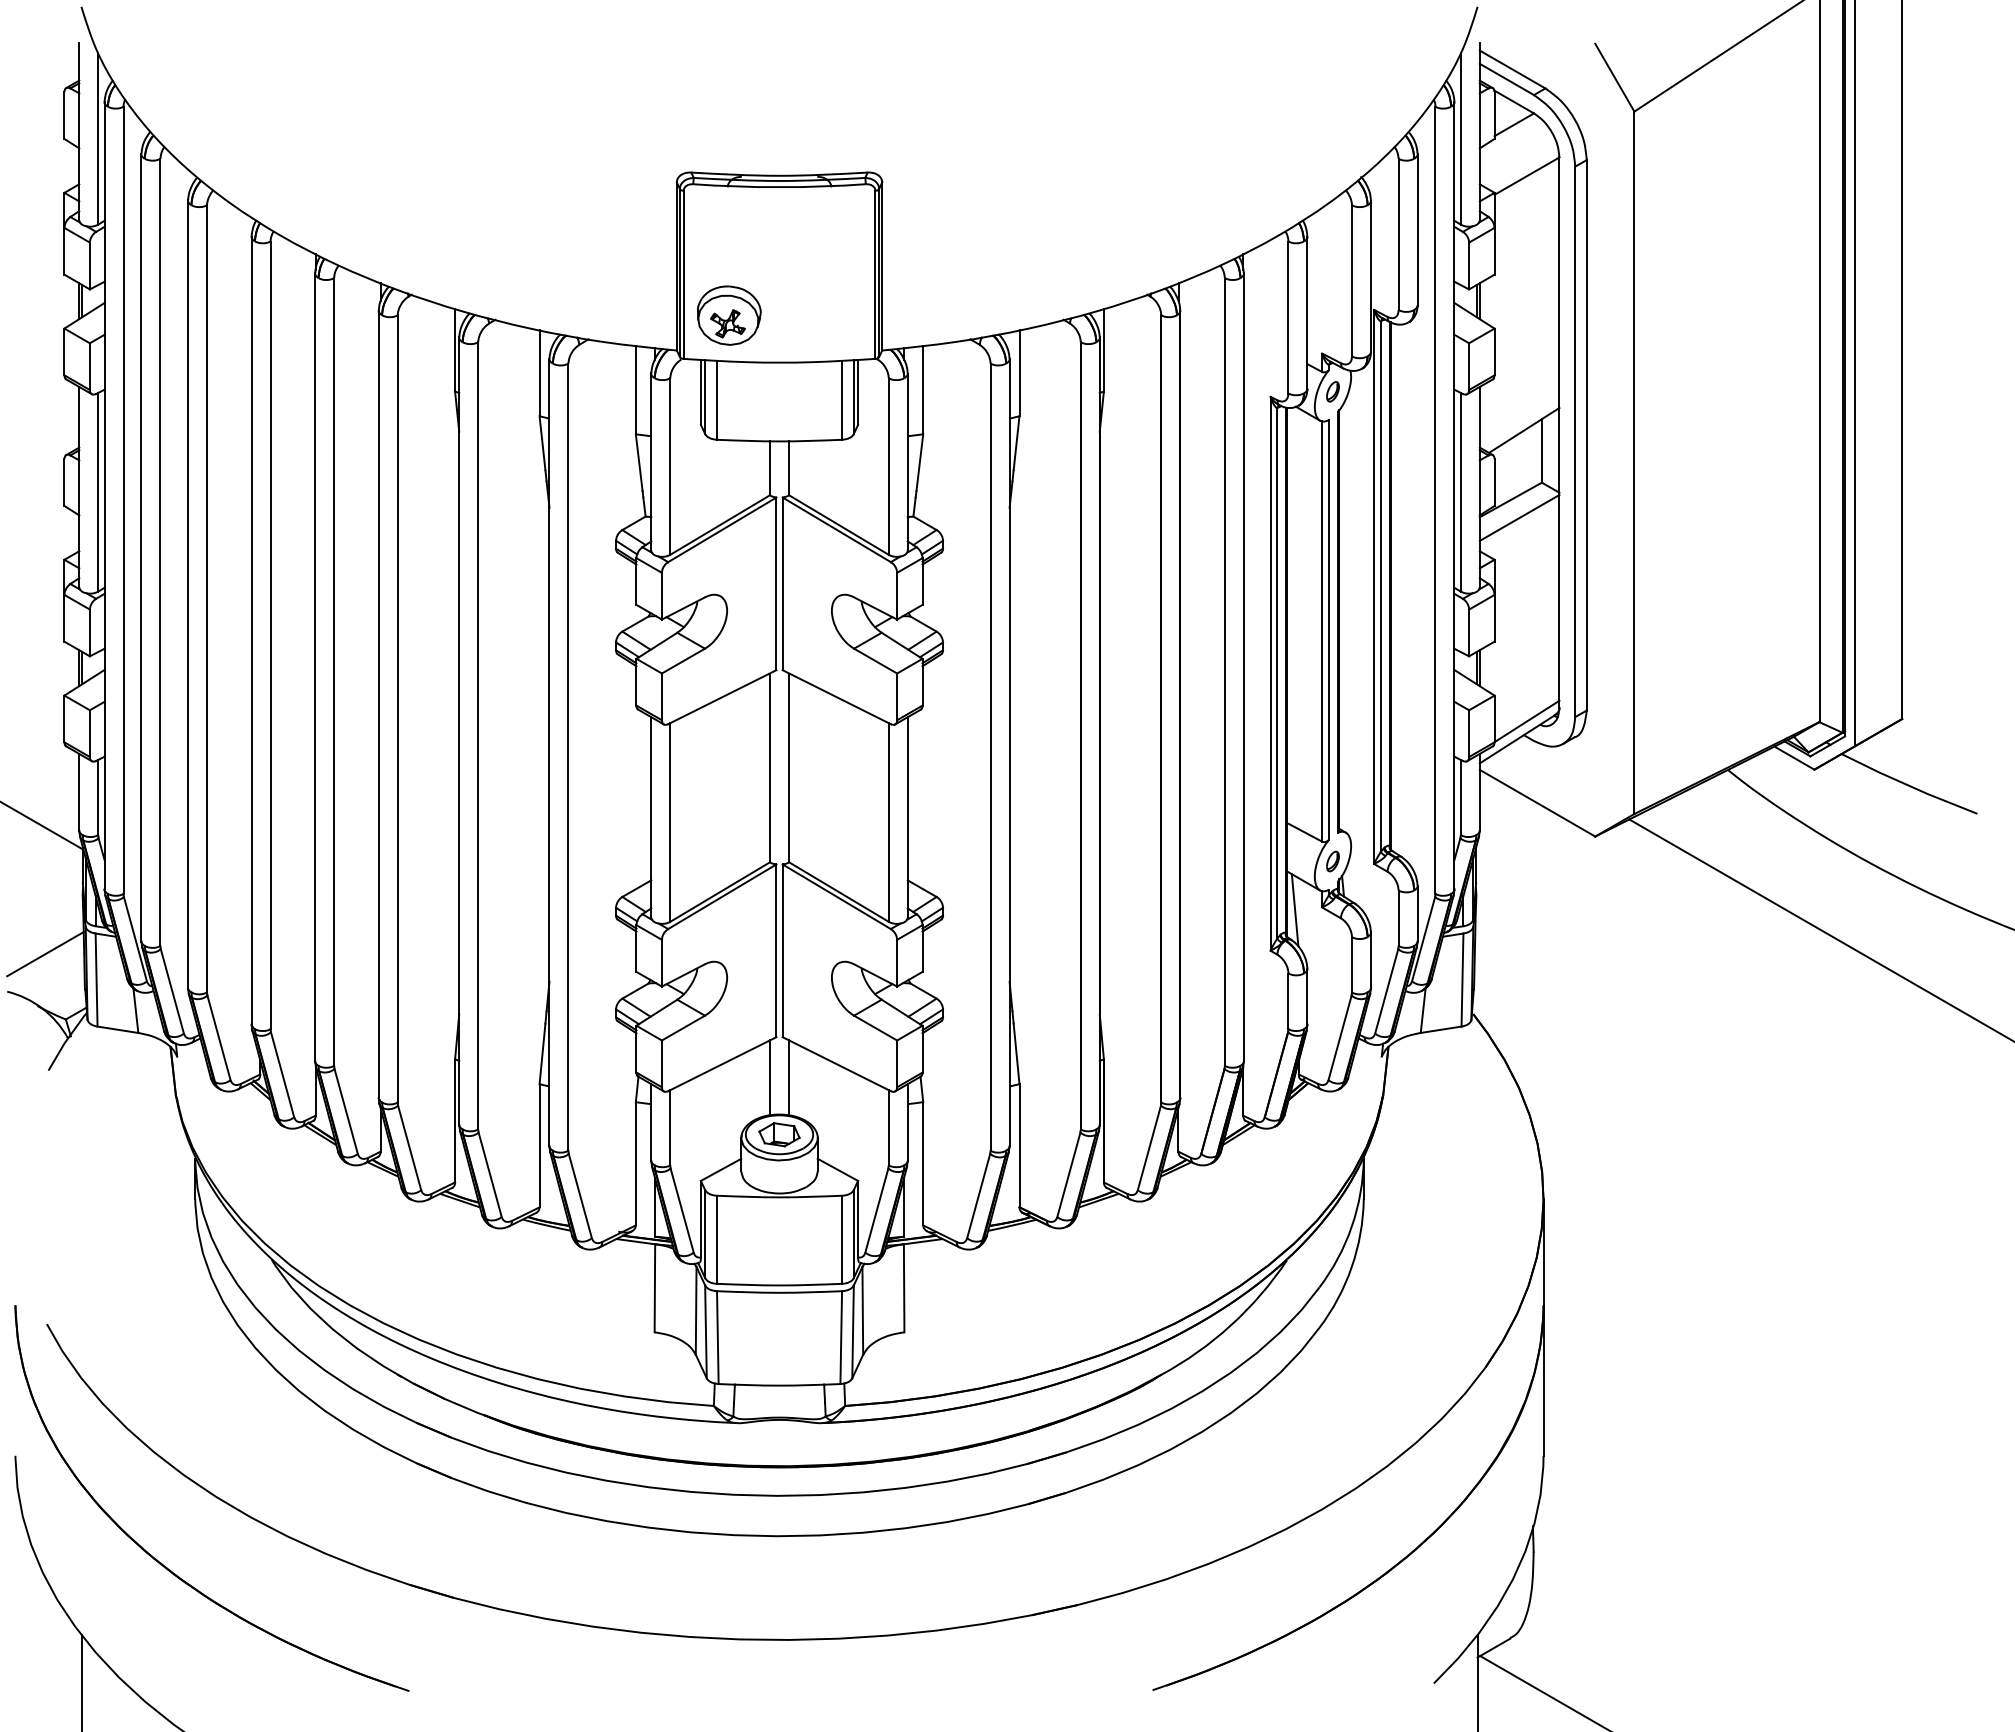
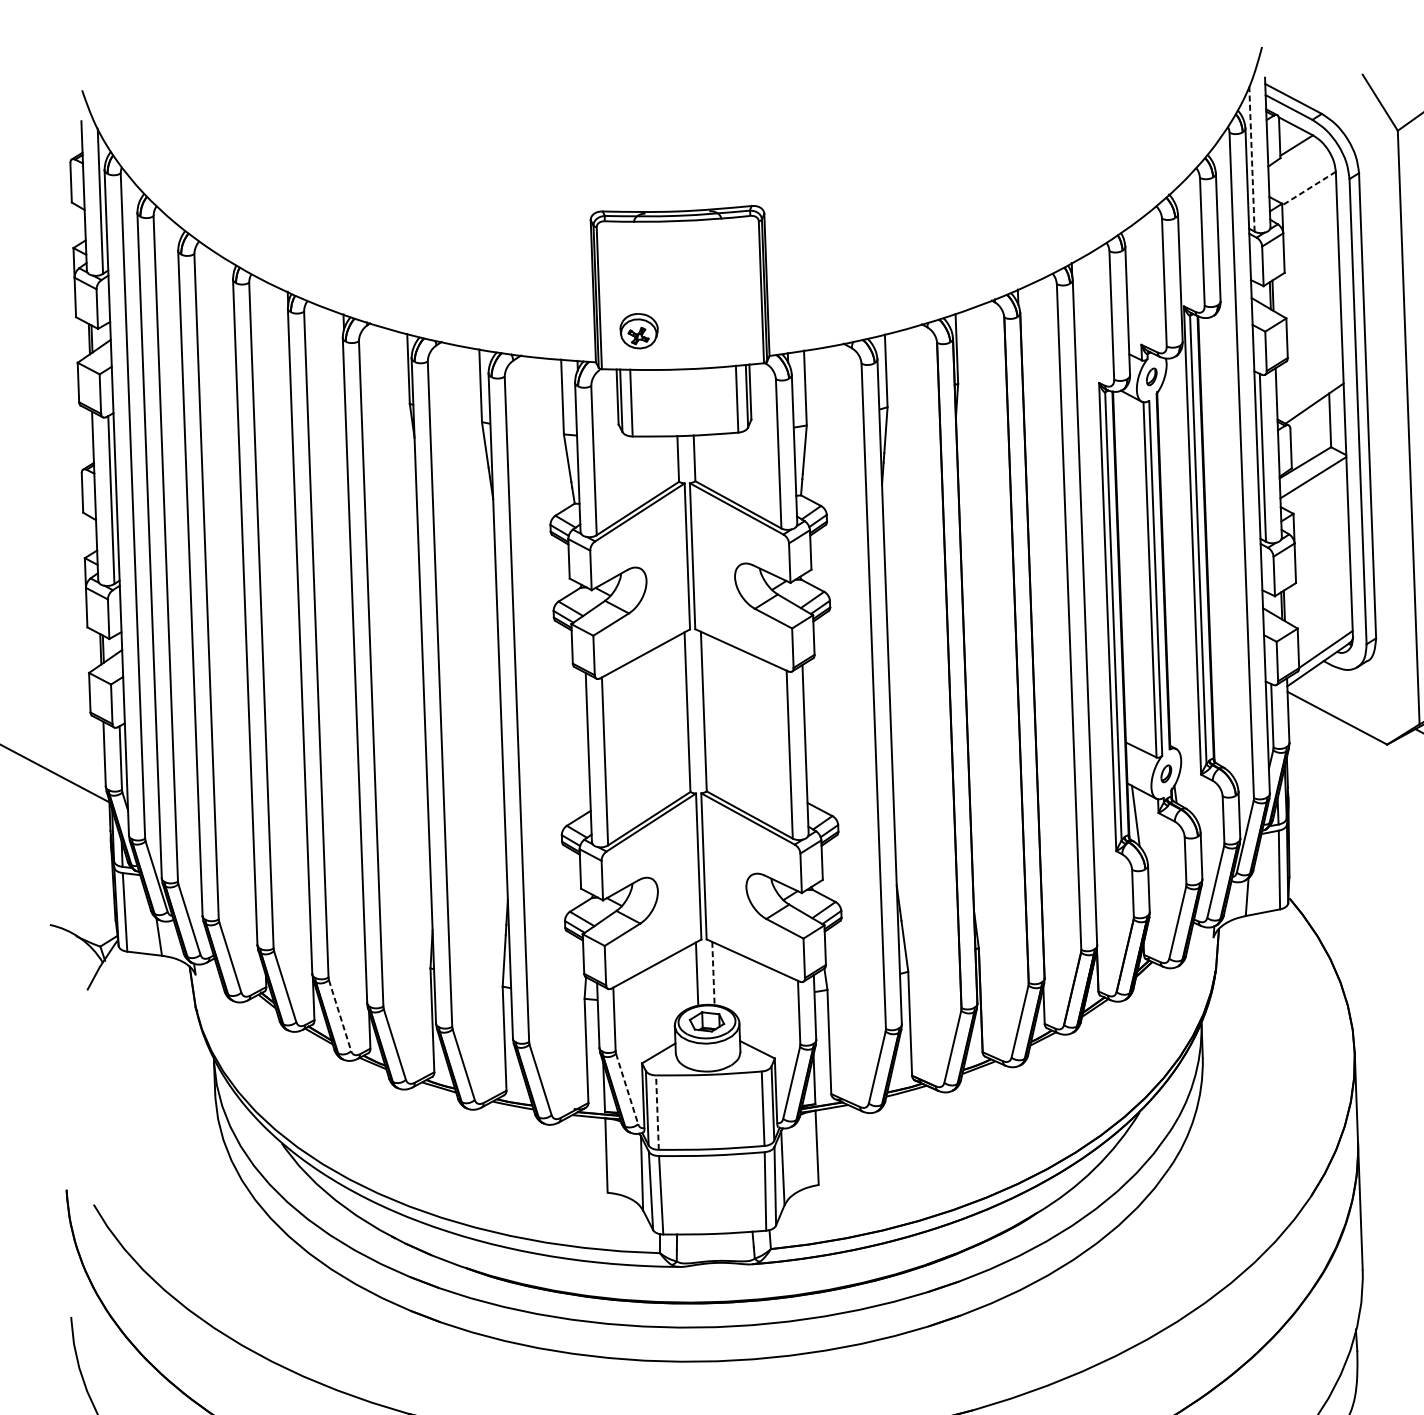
line: (1460, 138) -> (1251, 158), solid -> dashed
line: (1526, 176) -> (1308, 188), solid -> dashed
part: (729, 315) -> (639, 331), size x0.7
line: (45, 954) -> (81, 892), removed
line: (789, 1078) -> (713, 974), solid -> dashed
line: (346, 1111) -> (340, 1015), solid -> dashed
line: (682, 1210) -> (627, 1088), solid -> dashed
line: (717, 1239) -> (657, 1112), solid -> dashed

